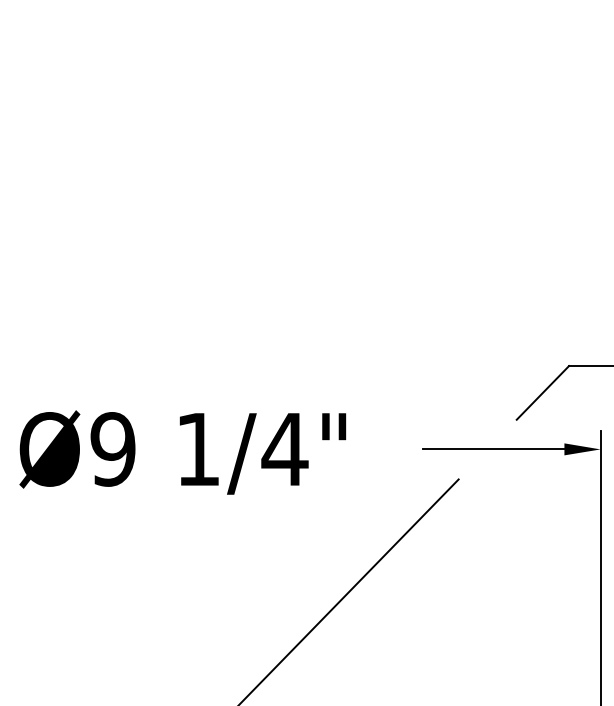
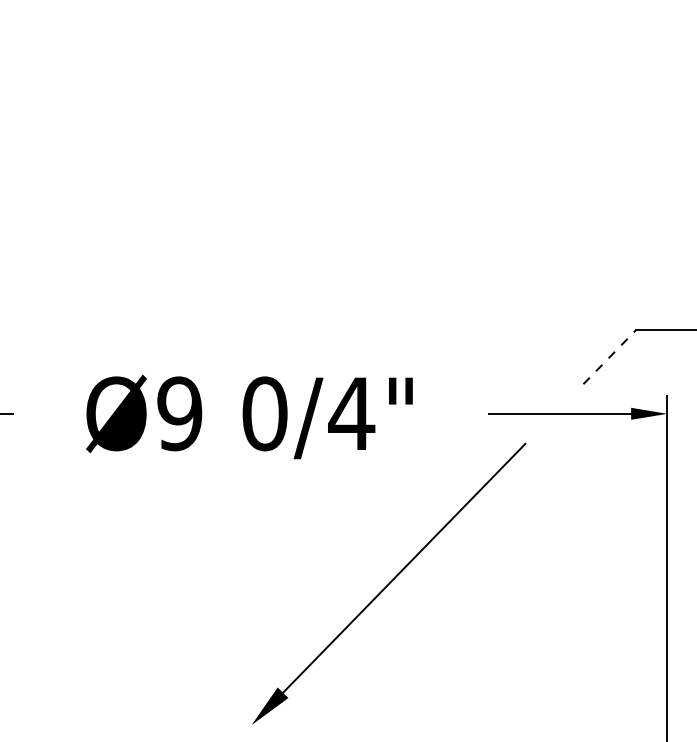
line: (542, 393) -> (609, 357), solid -> dashed
text: (197, 449) -> (264, 413), 1/4" -> 0/4"

